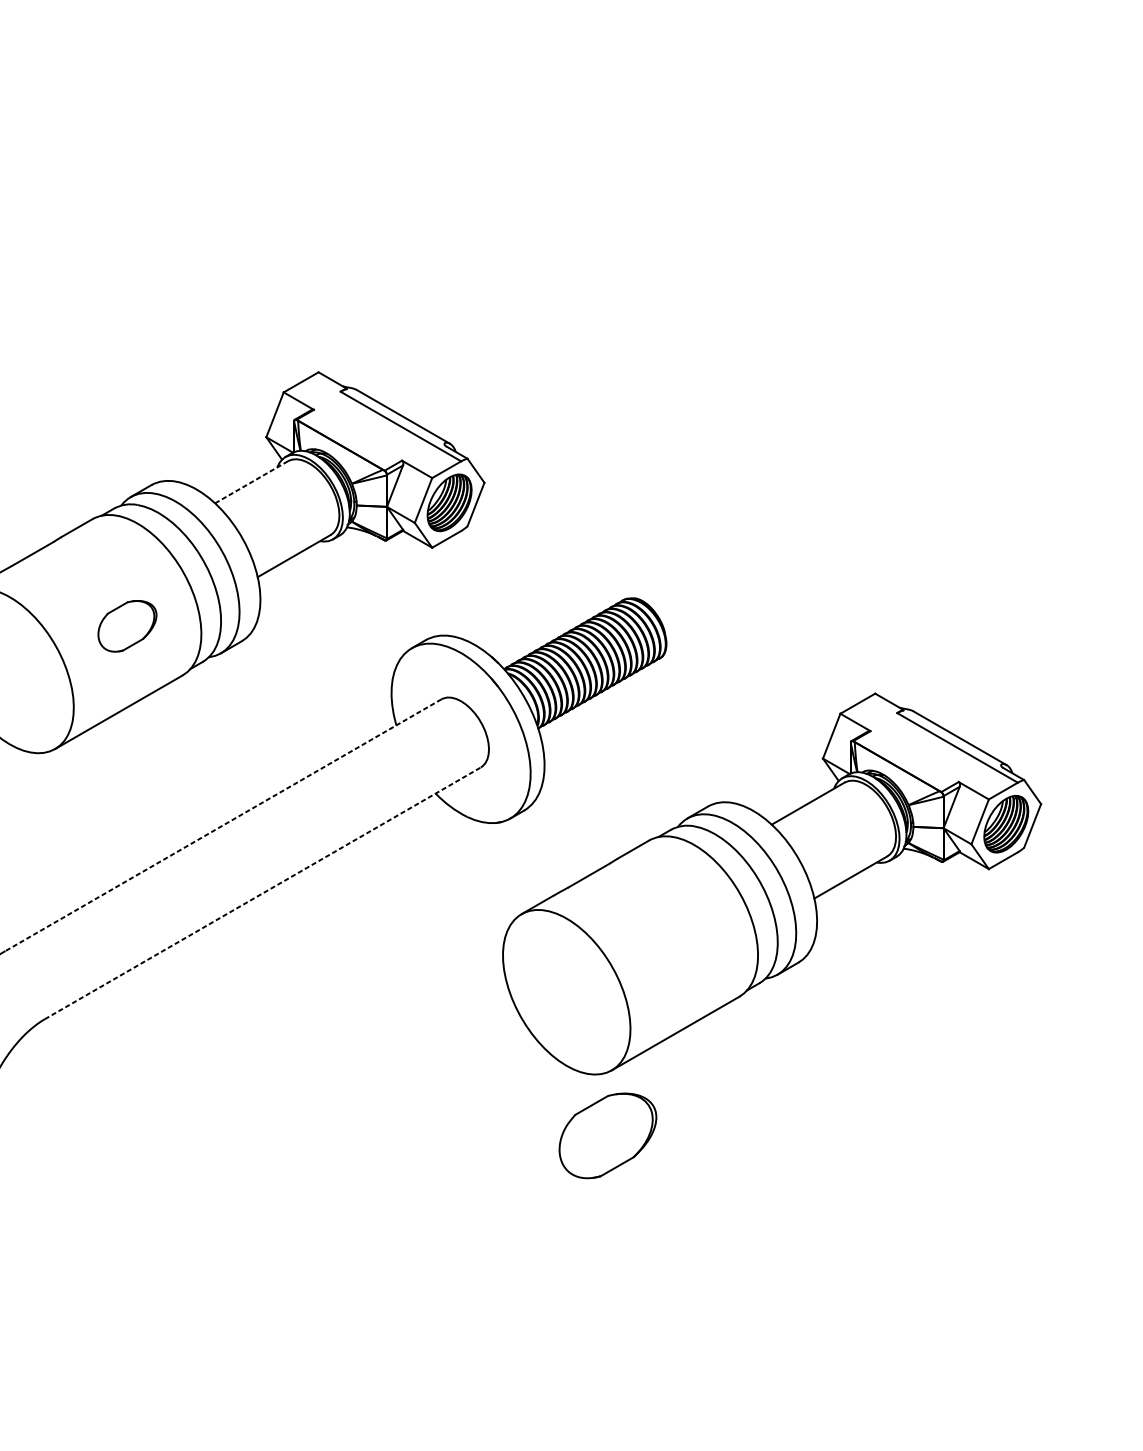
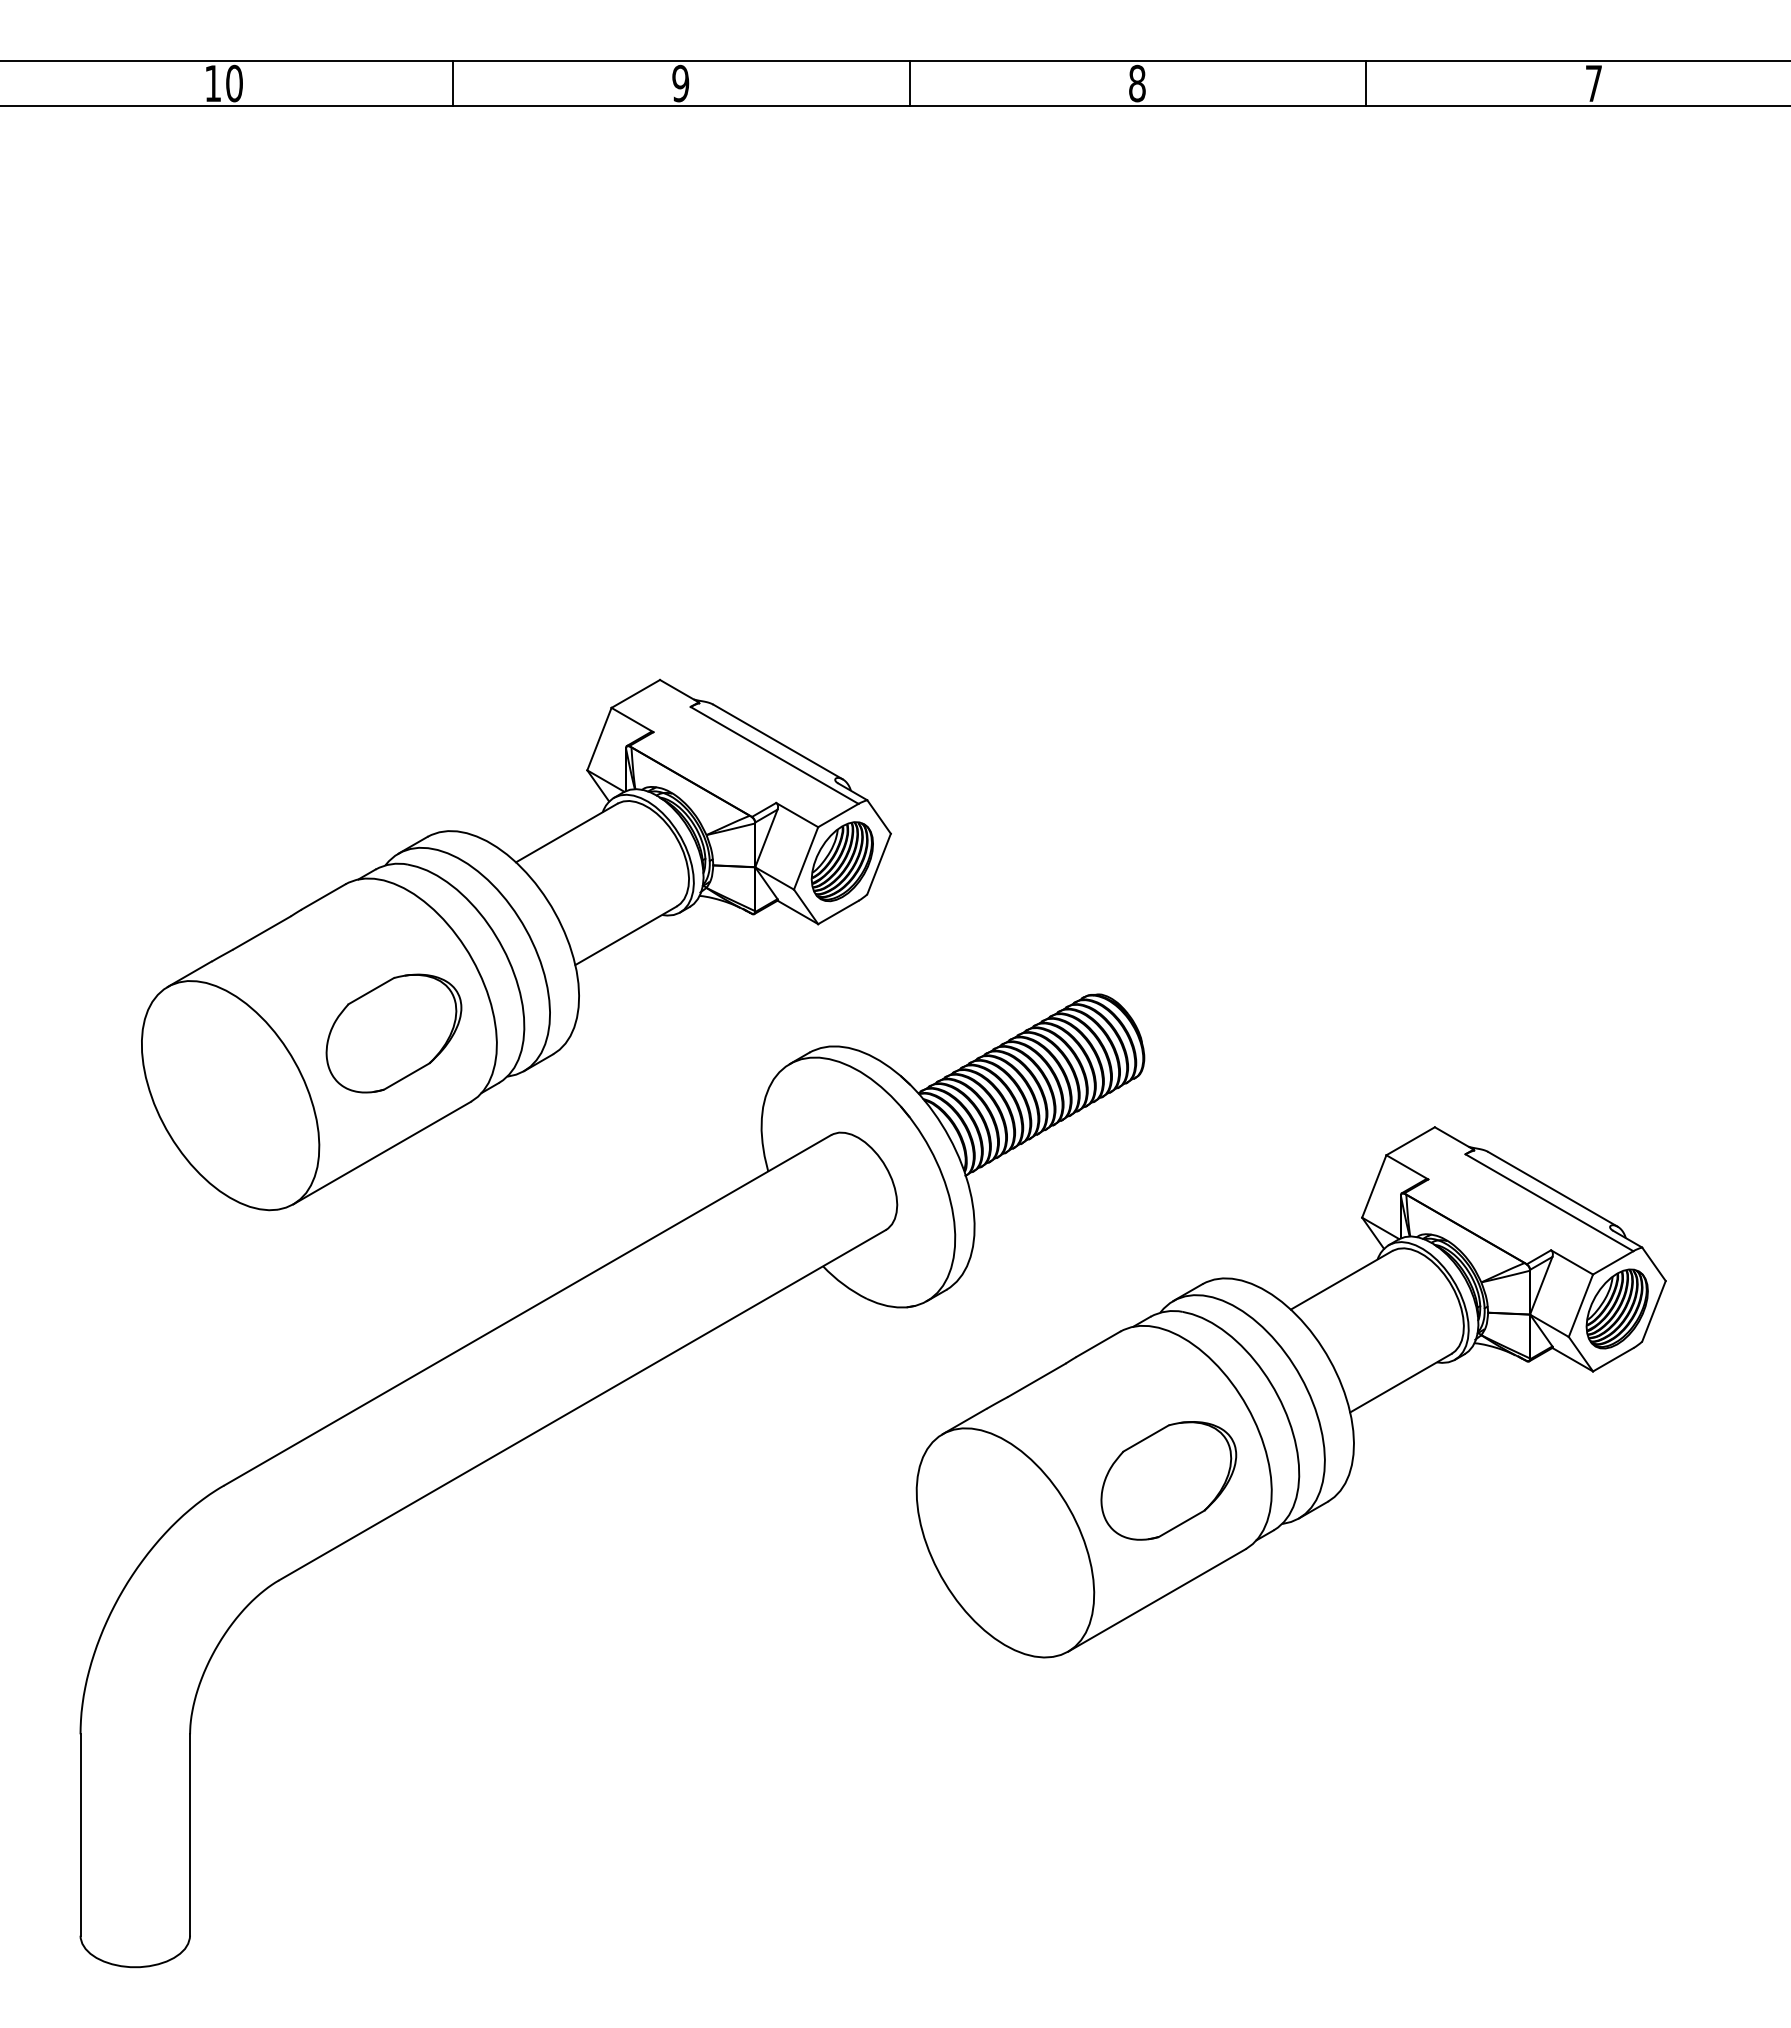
line: (251, 482) -> (566, 833), dashed -> solid
part: (127, 626) -> (393, 1033), size x1.67
line: (223, 825) -> (527, 1310), dashed -> solid
line: (262, 893) -> (582, 1405), dashed -> solid
part: (607, 1135) -> (1168, 1480), moved

